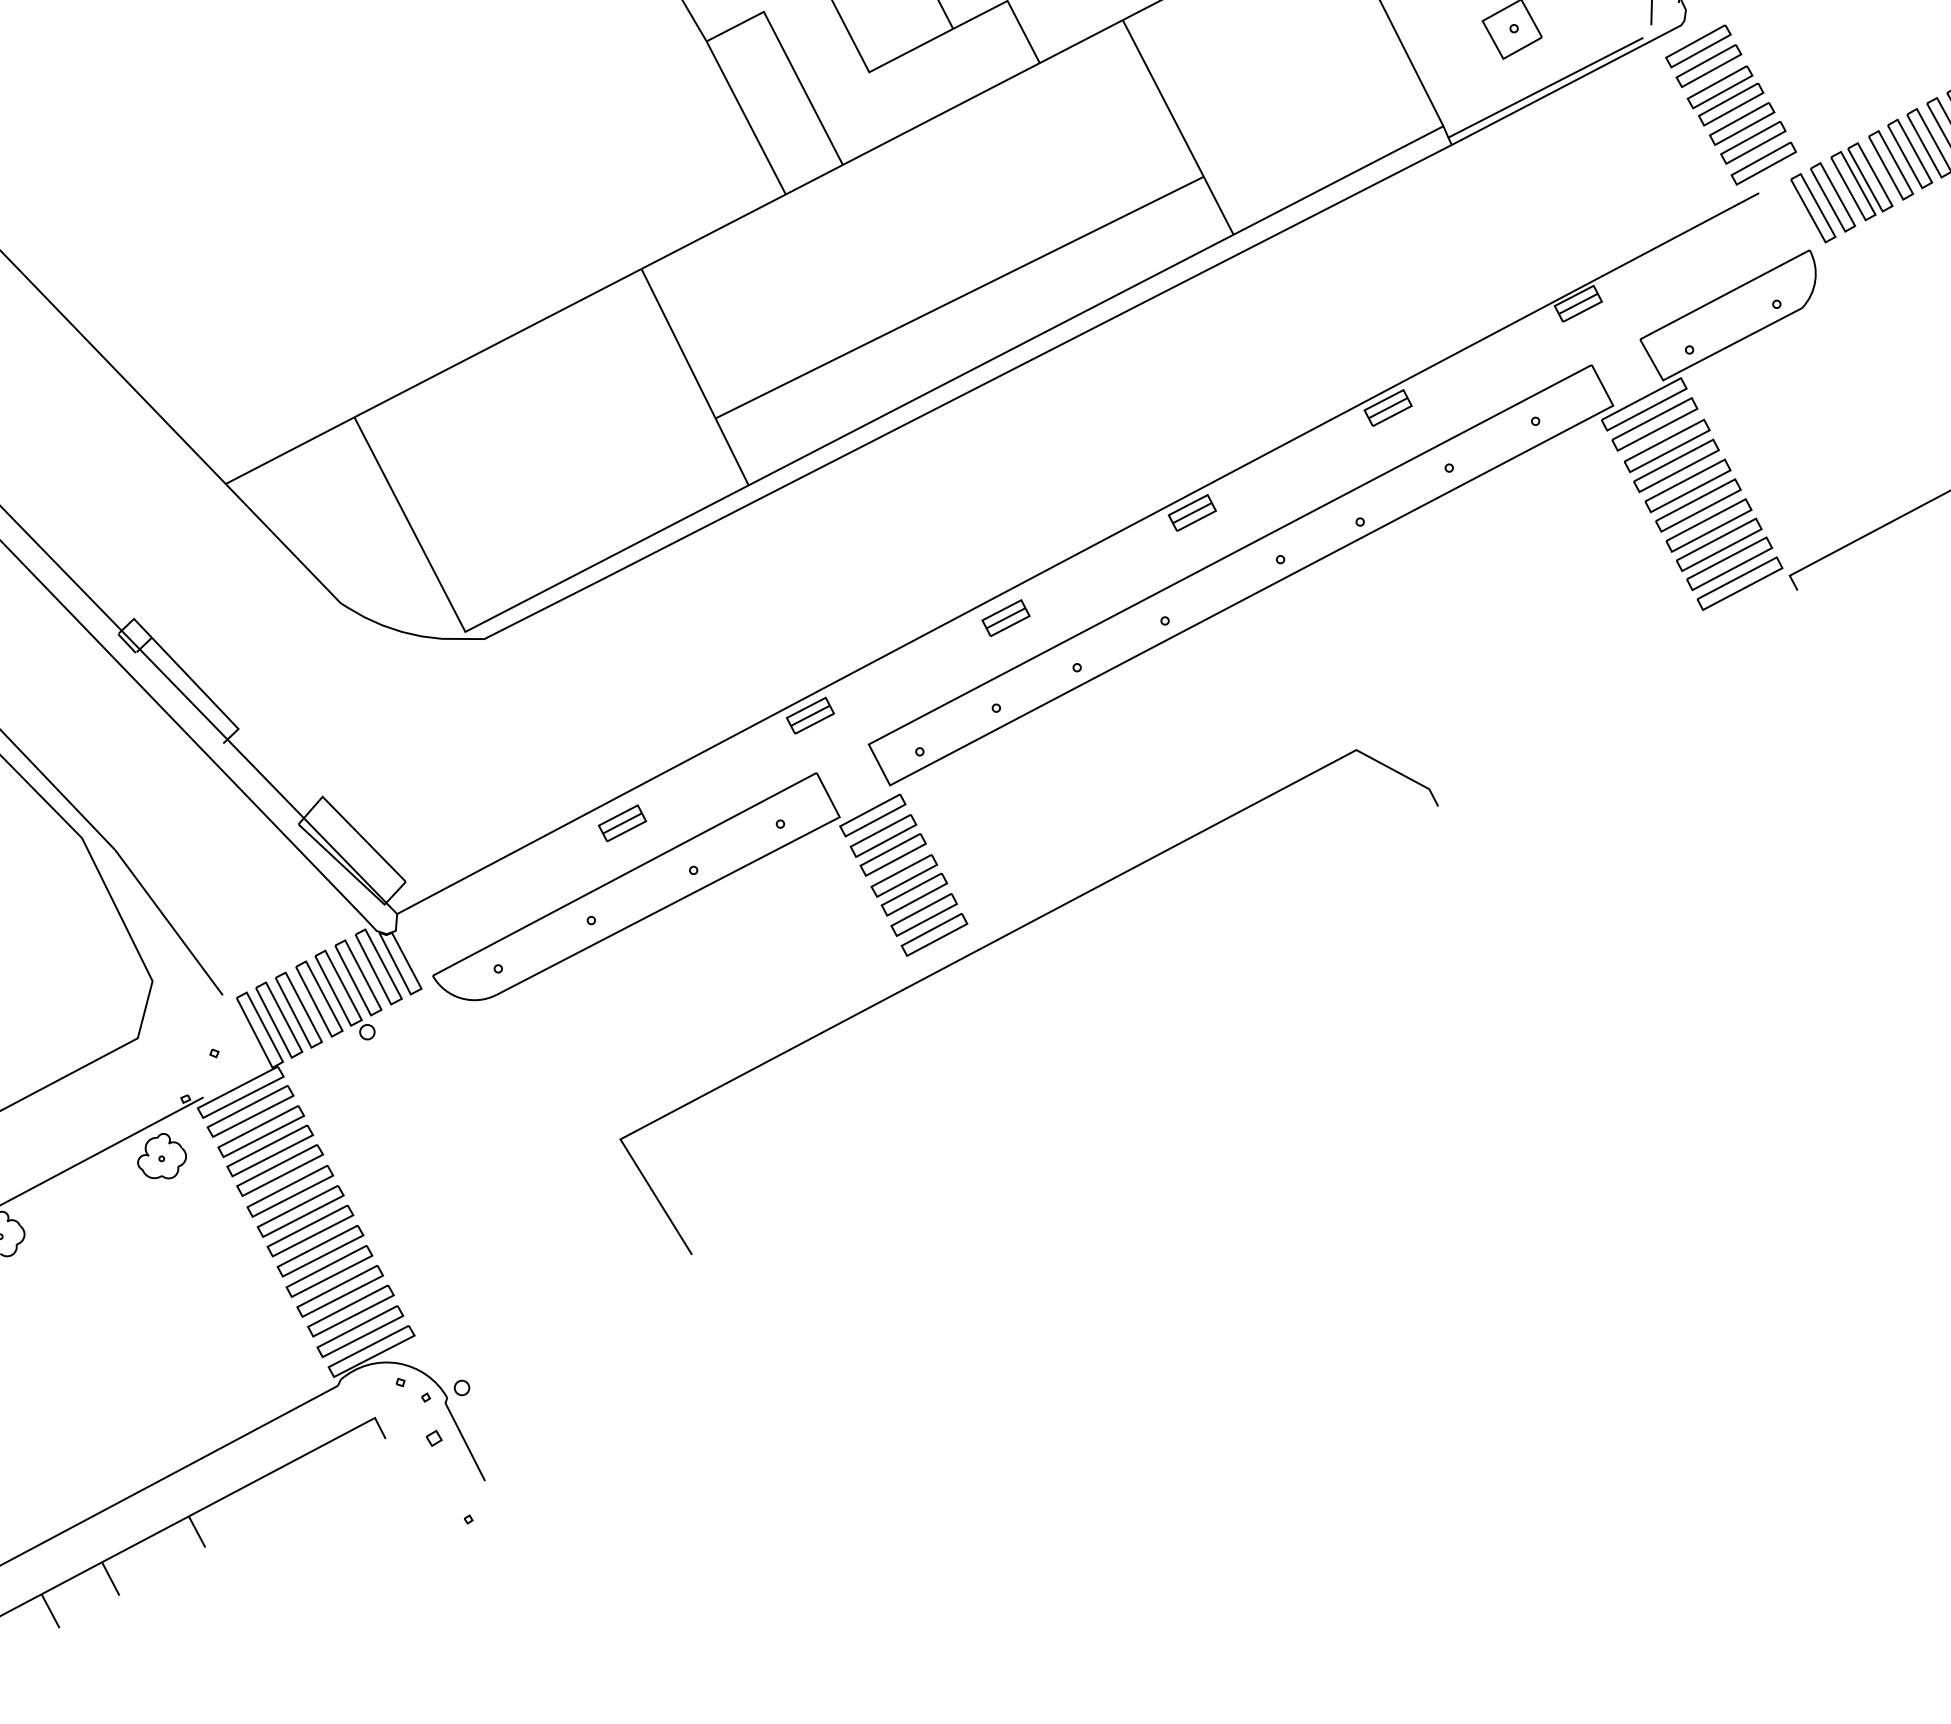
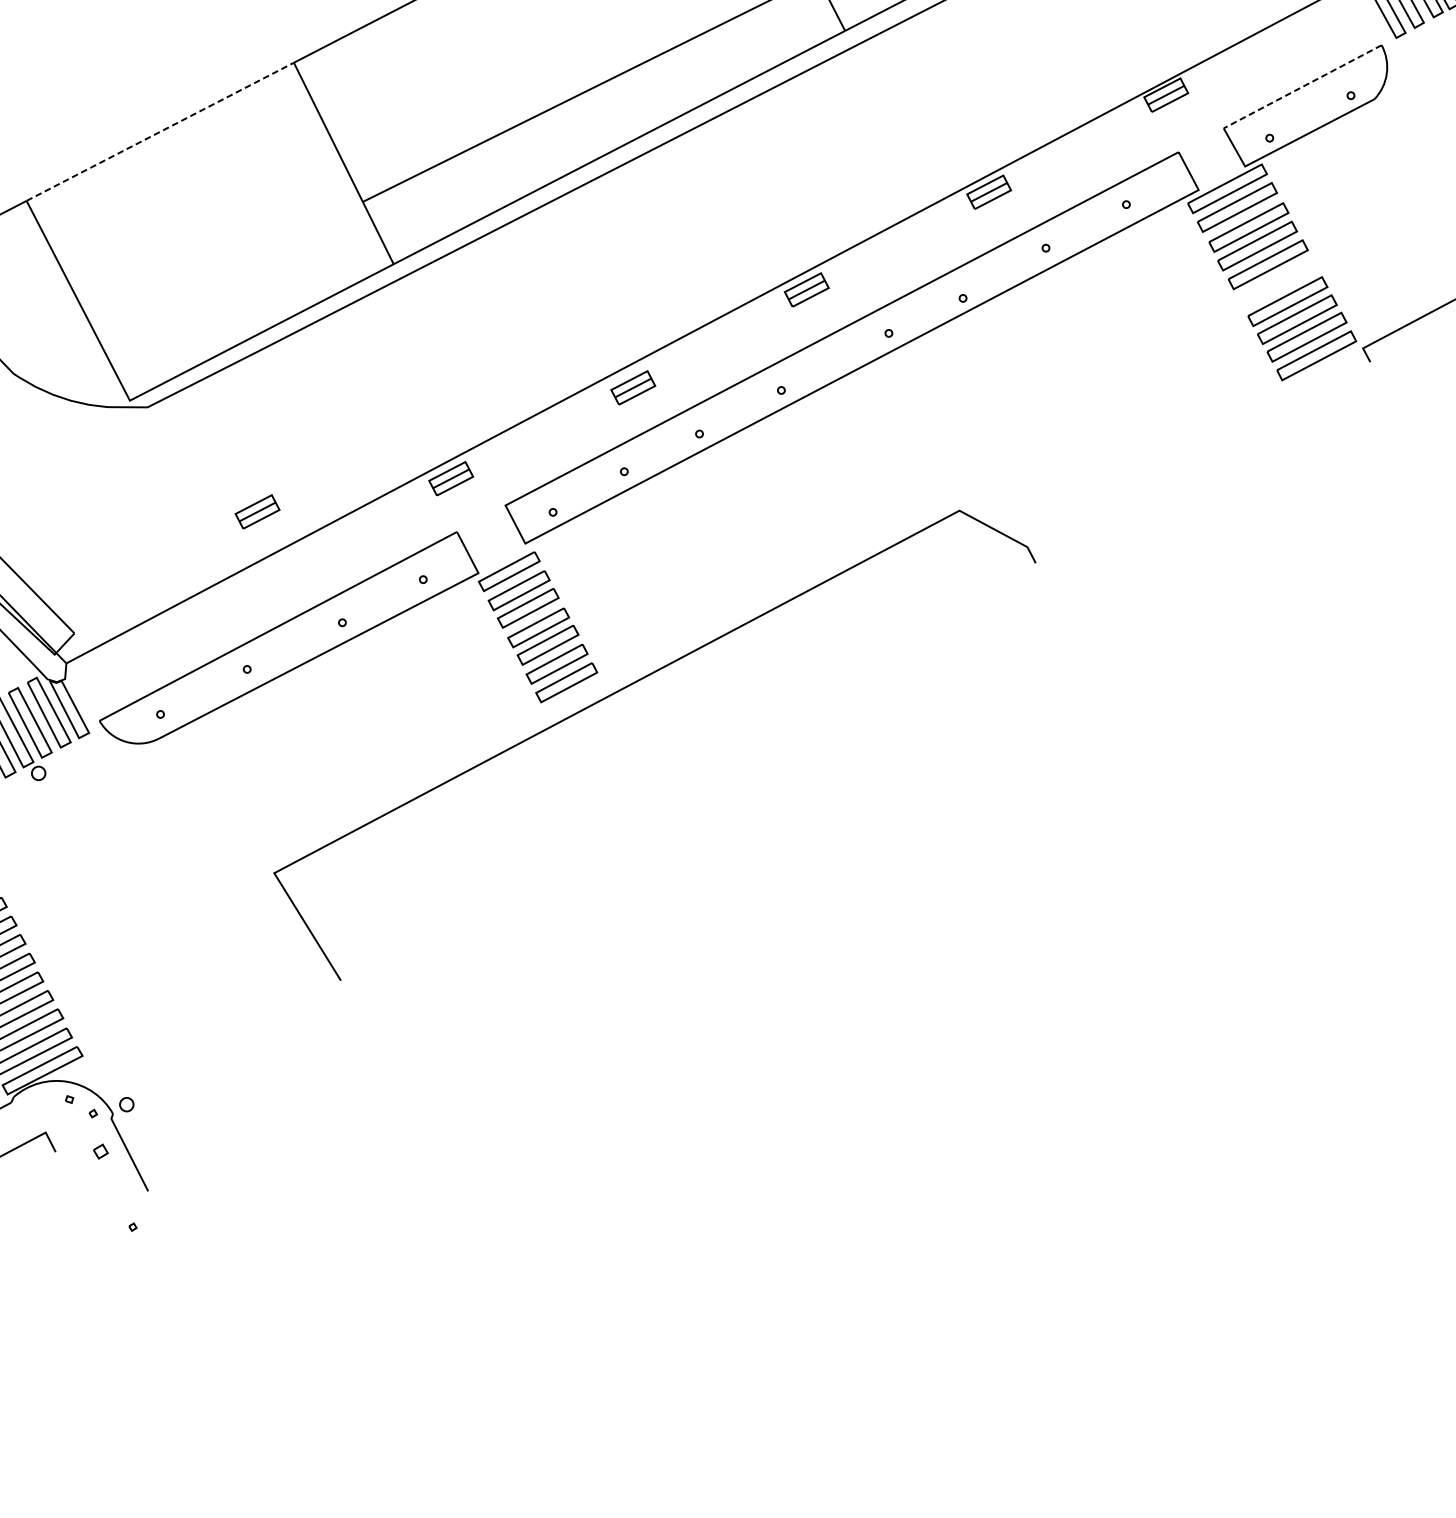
line: (1724, 294) -> (1302, 86), solid -> dashed
line: (497, 343) -> (159, 132), solid -> dashed
part: (1698, 505) -> (1278, 282), removed
part: (622, 823) -> (257, 512), moved

